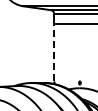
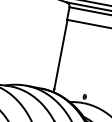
line: (54, 52) -> (61, 54), dashed -> solid

